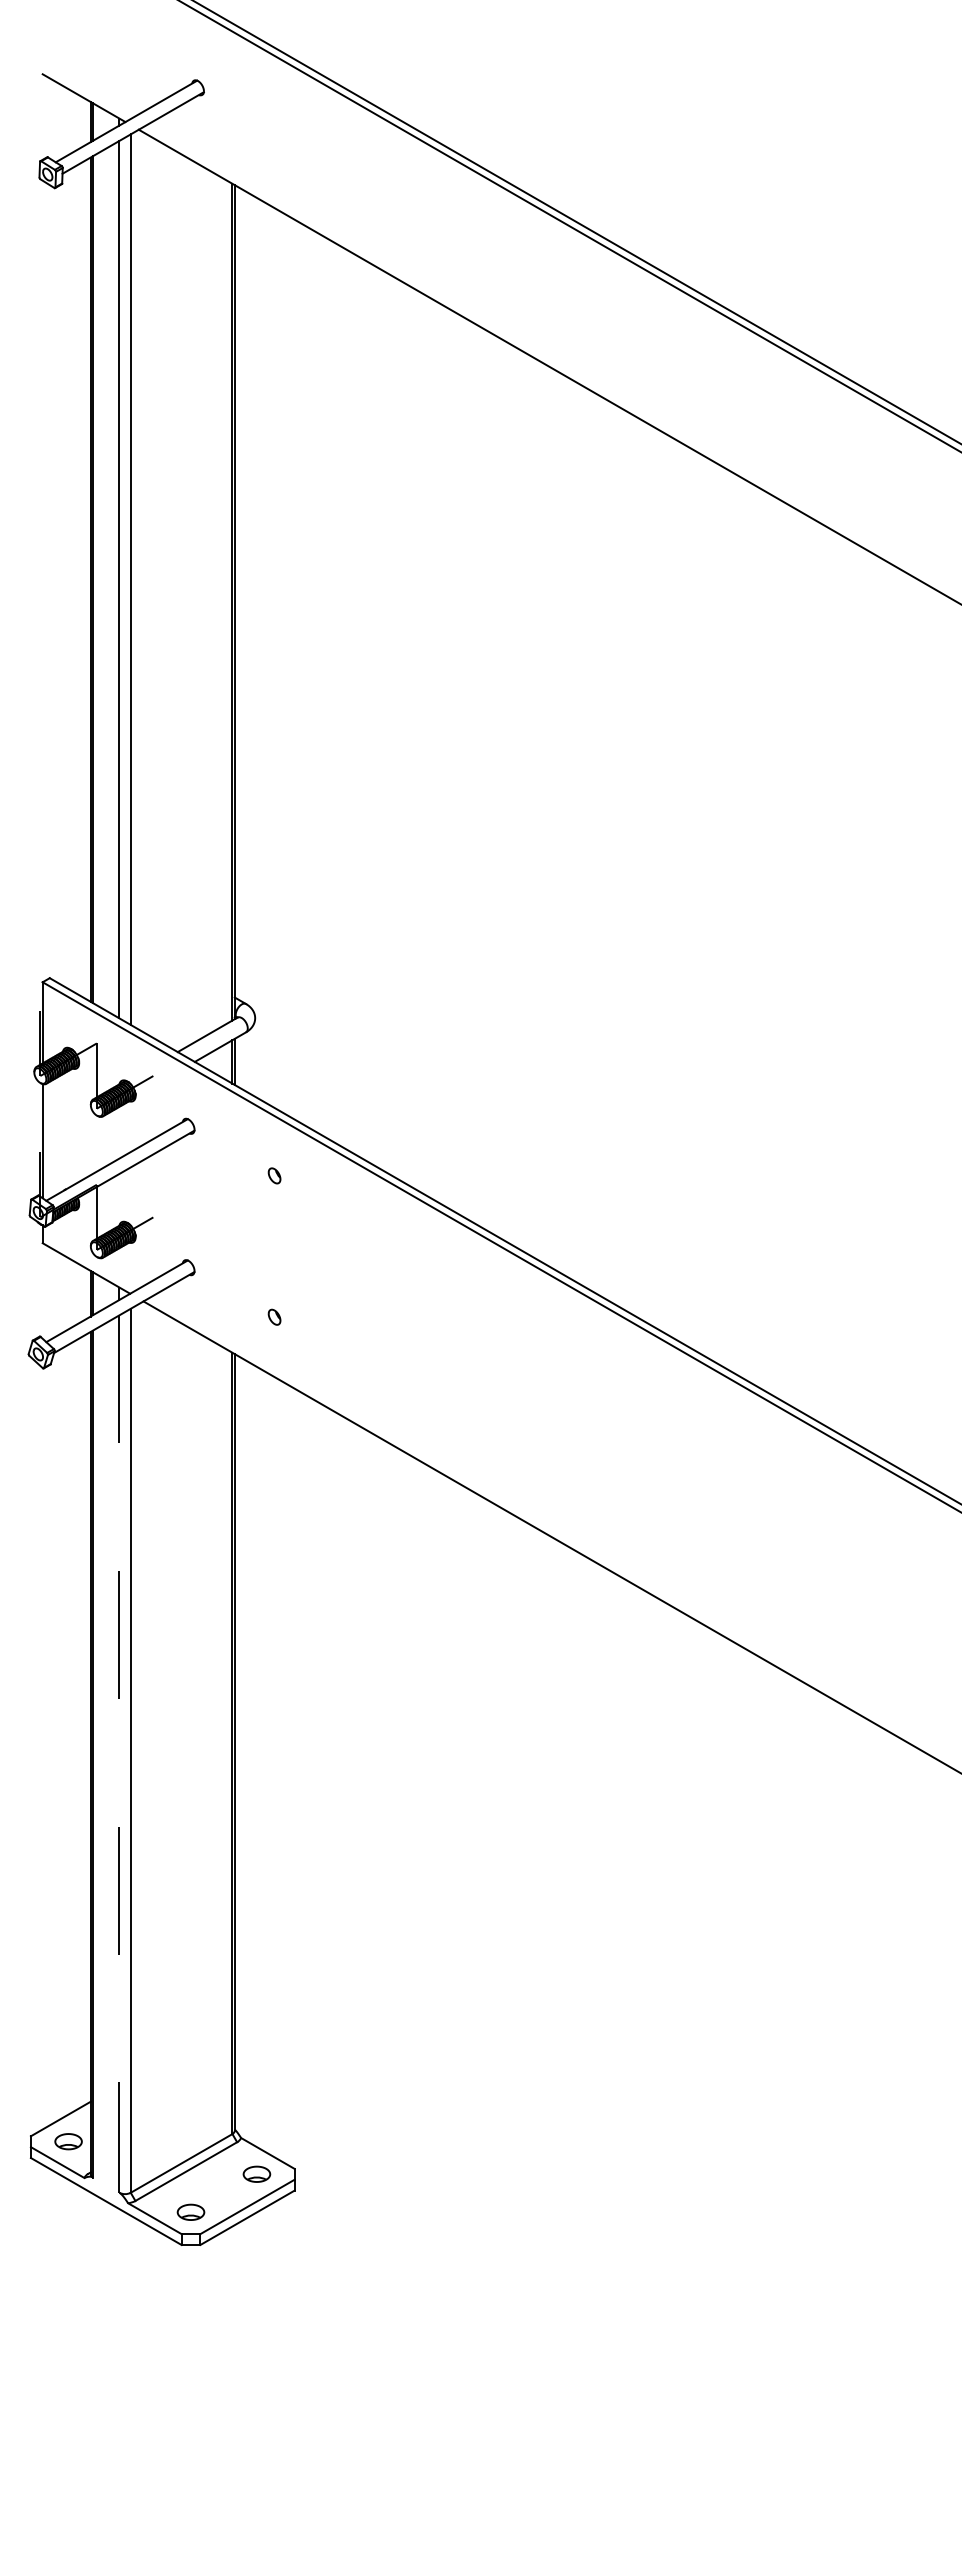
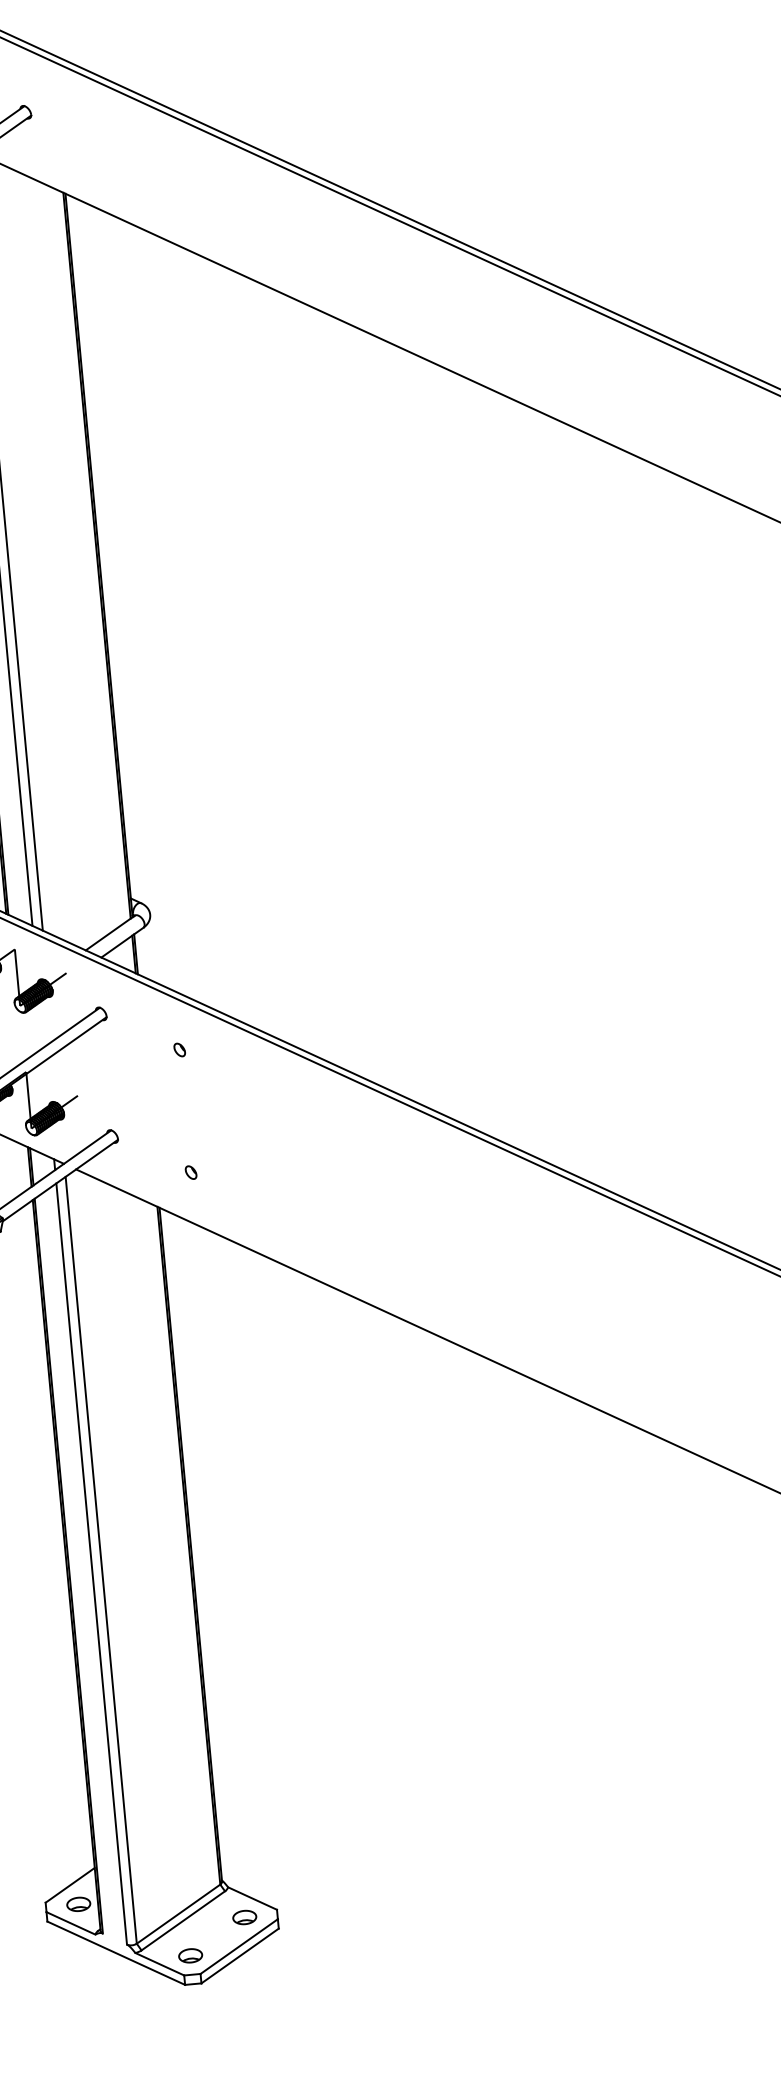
line: (119, 1754) -> (91, 1564), dashed -> solid

